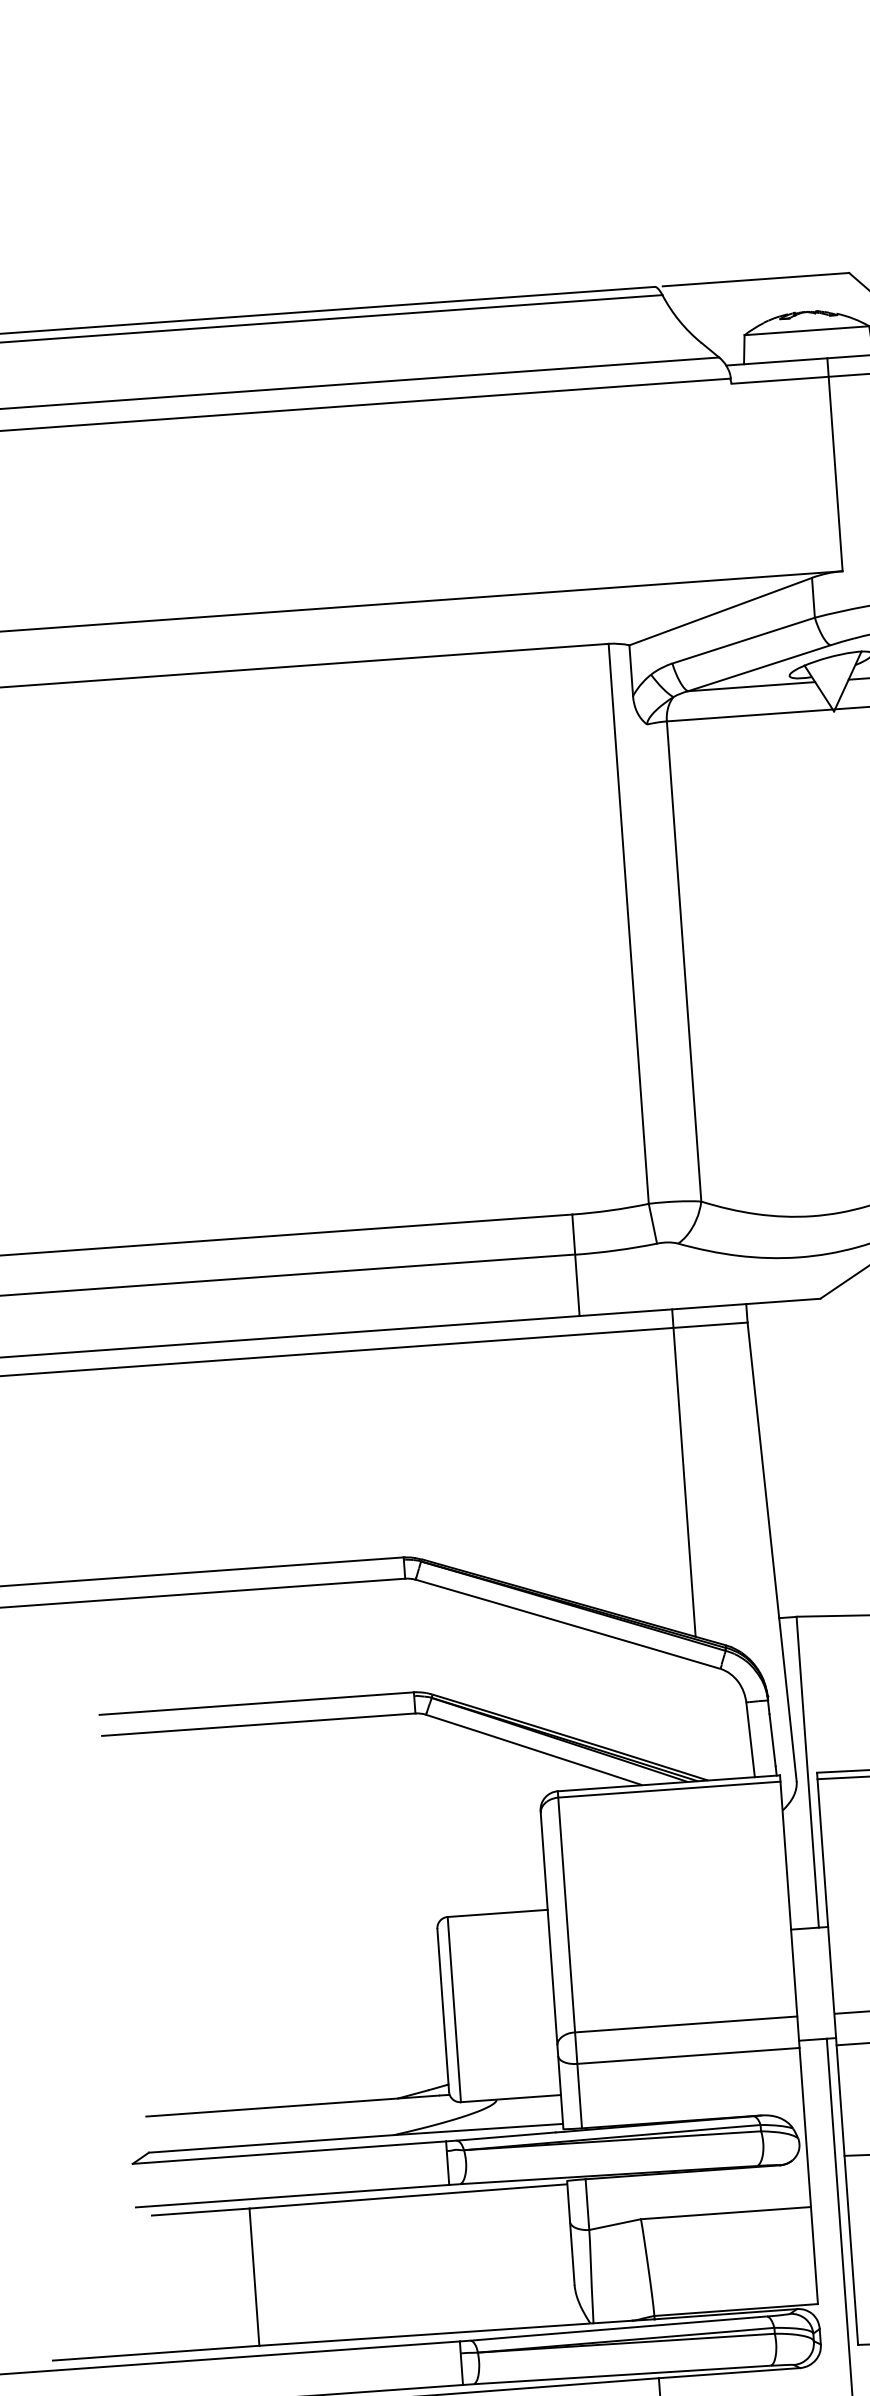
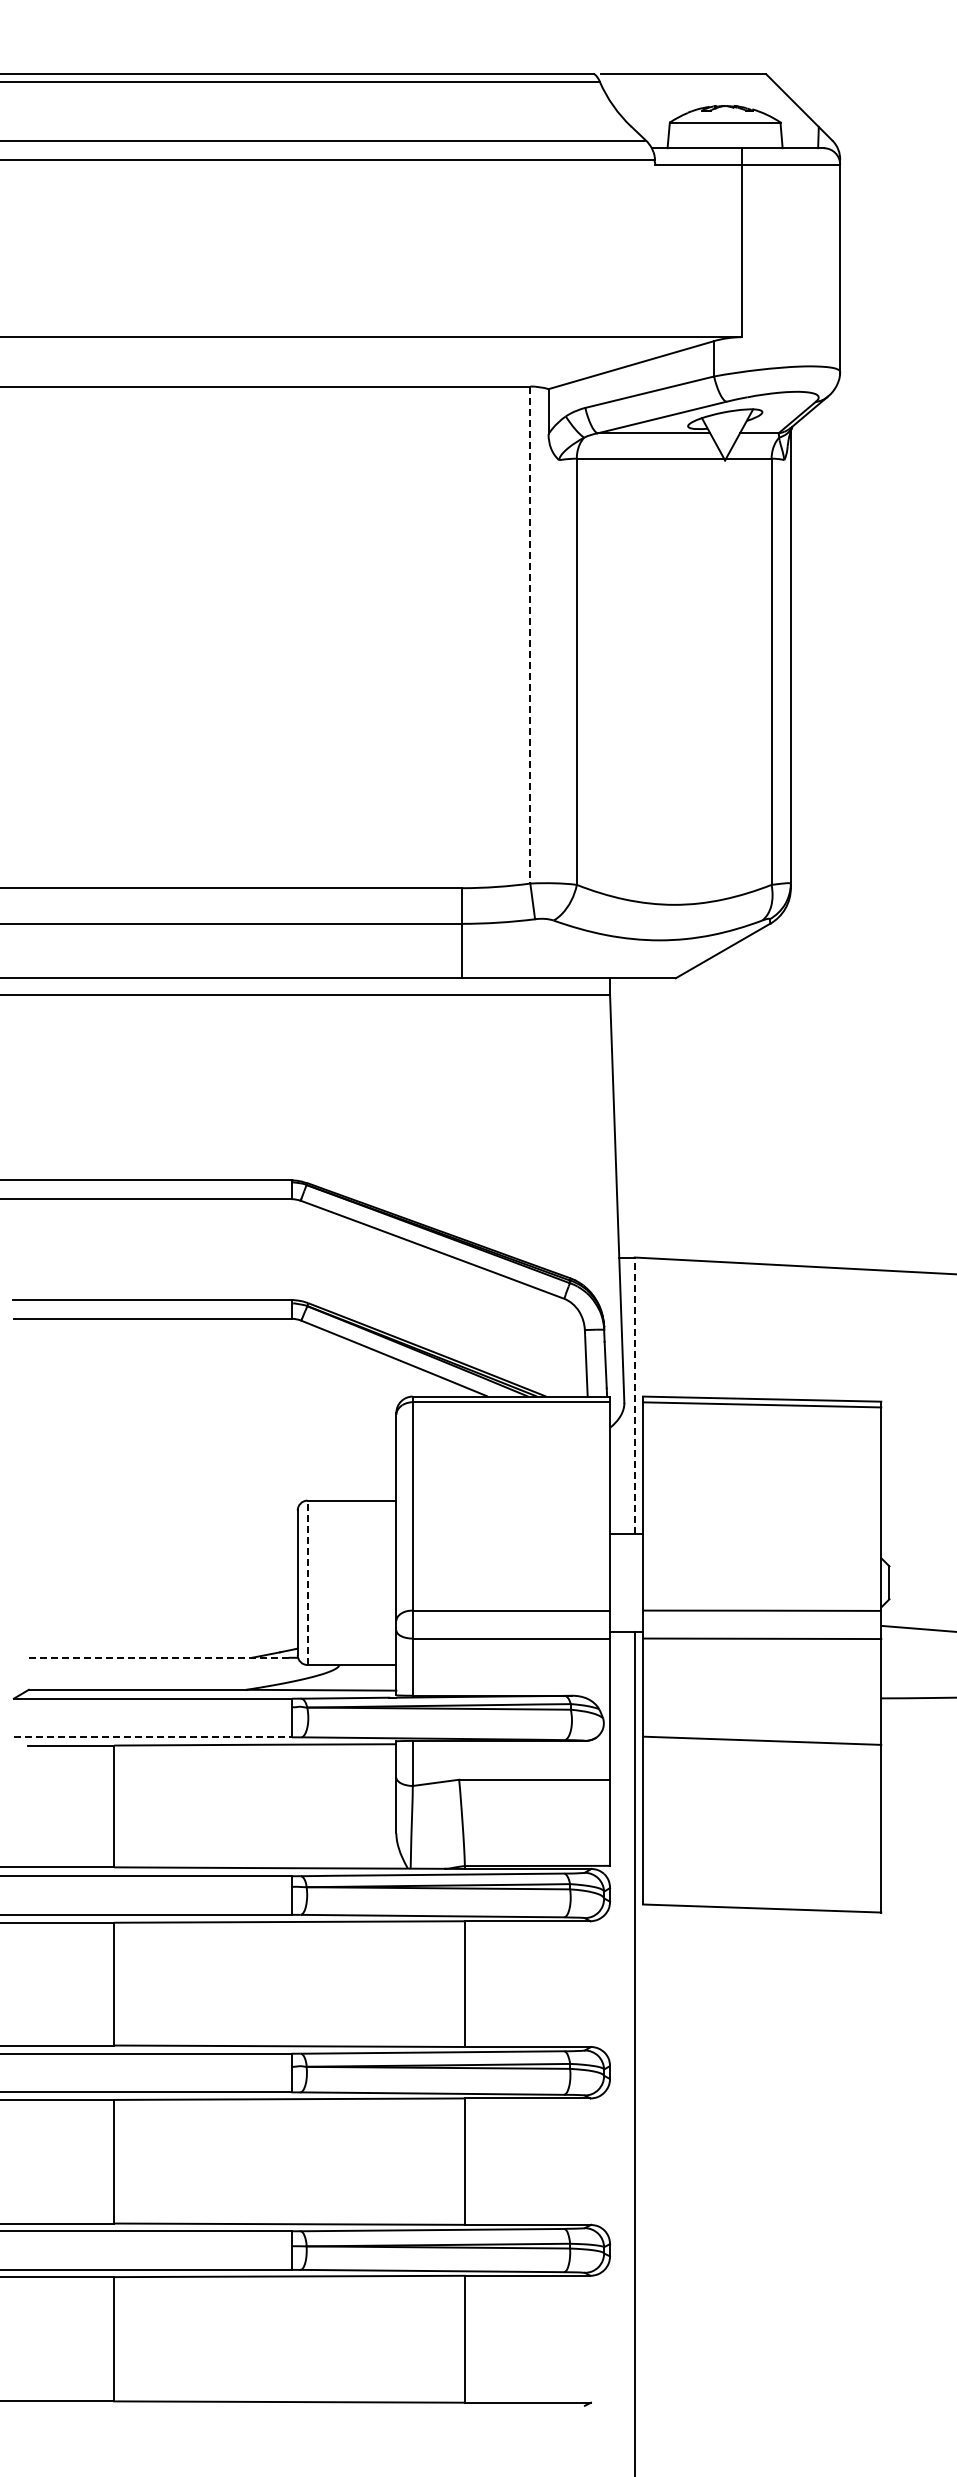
line: (628, 924) -> (530, 635), solid -> dashed
line: (684, 1473) -> (544, 1123), removed
line: (807, 1772) -> (634, 1395), solid -> dashed
line: (454, 2009) -> (307, 1582), solid -> dashed
line: (292, 2105) -> (158, 1657), solid -> dashed
line: (293, 2196) -> (153, 1737), solid -> dashed

